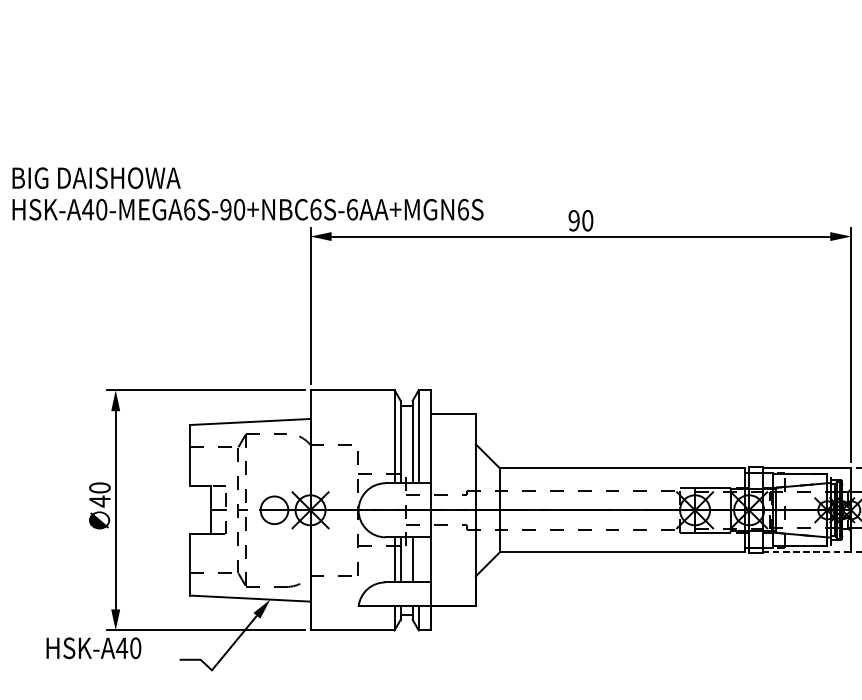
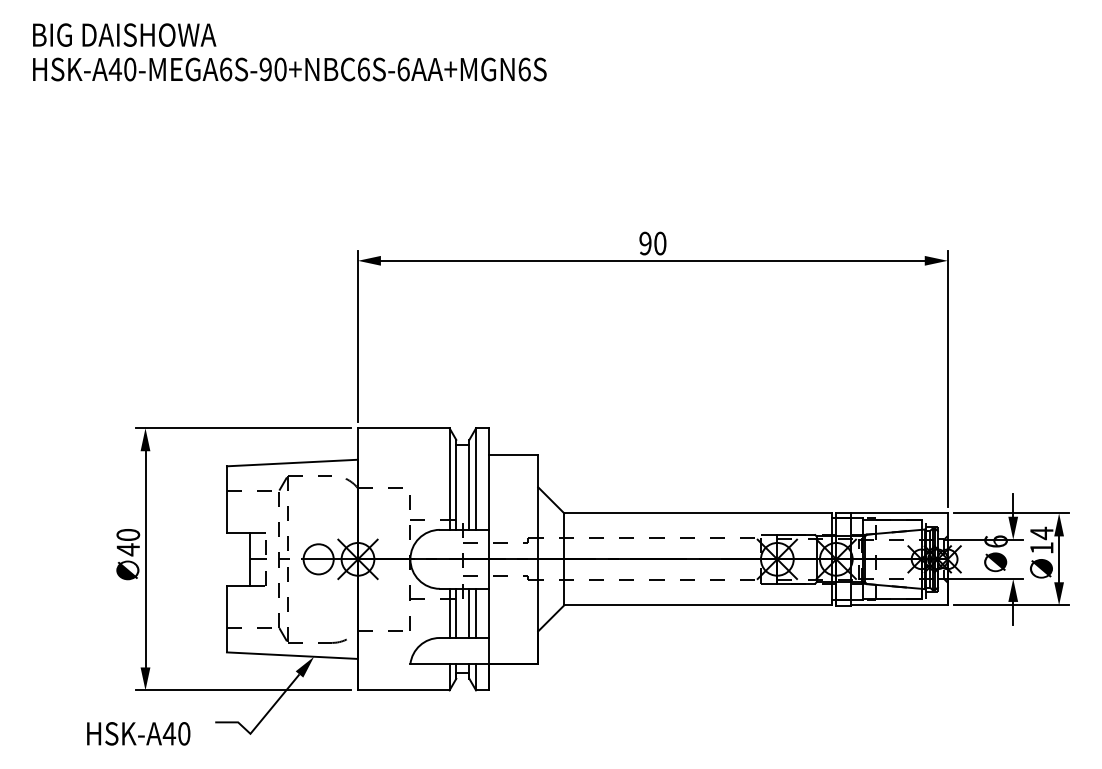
text: (247, 194) -> (289, 52), moved
line: (807, 552) -> (900, 605), dashed -> solid
line: (419, 559) -> (476, 612), added
text: (93, 647) -> (138, 733), moved

